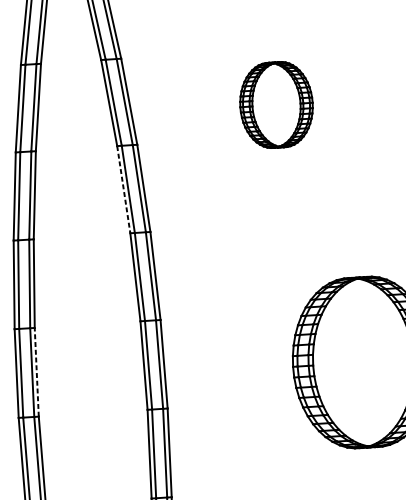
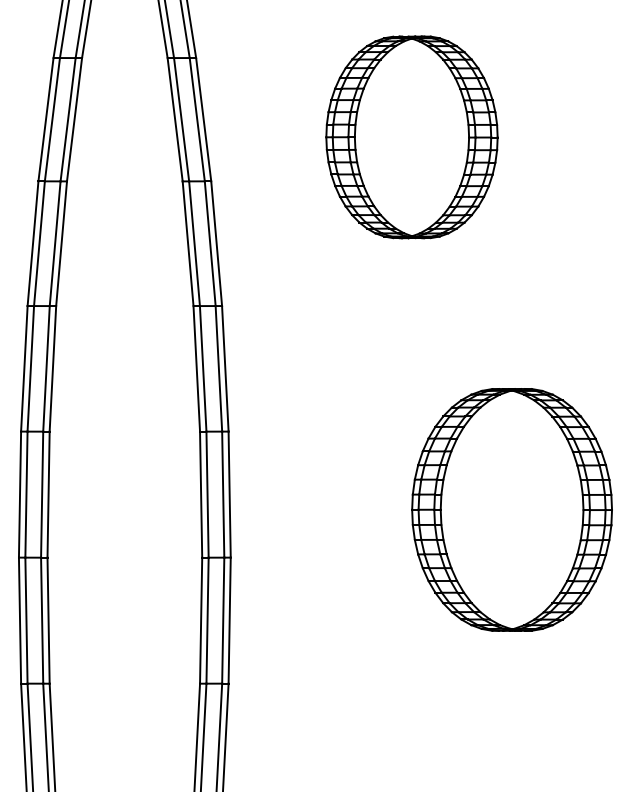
part: (276, 105) -> (411, 137), size x1.67
line: (124, 189) -> (188, 243), dashed -> solid
line: (36, 372) -> (48, 494), dashed -> solid

